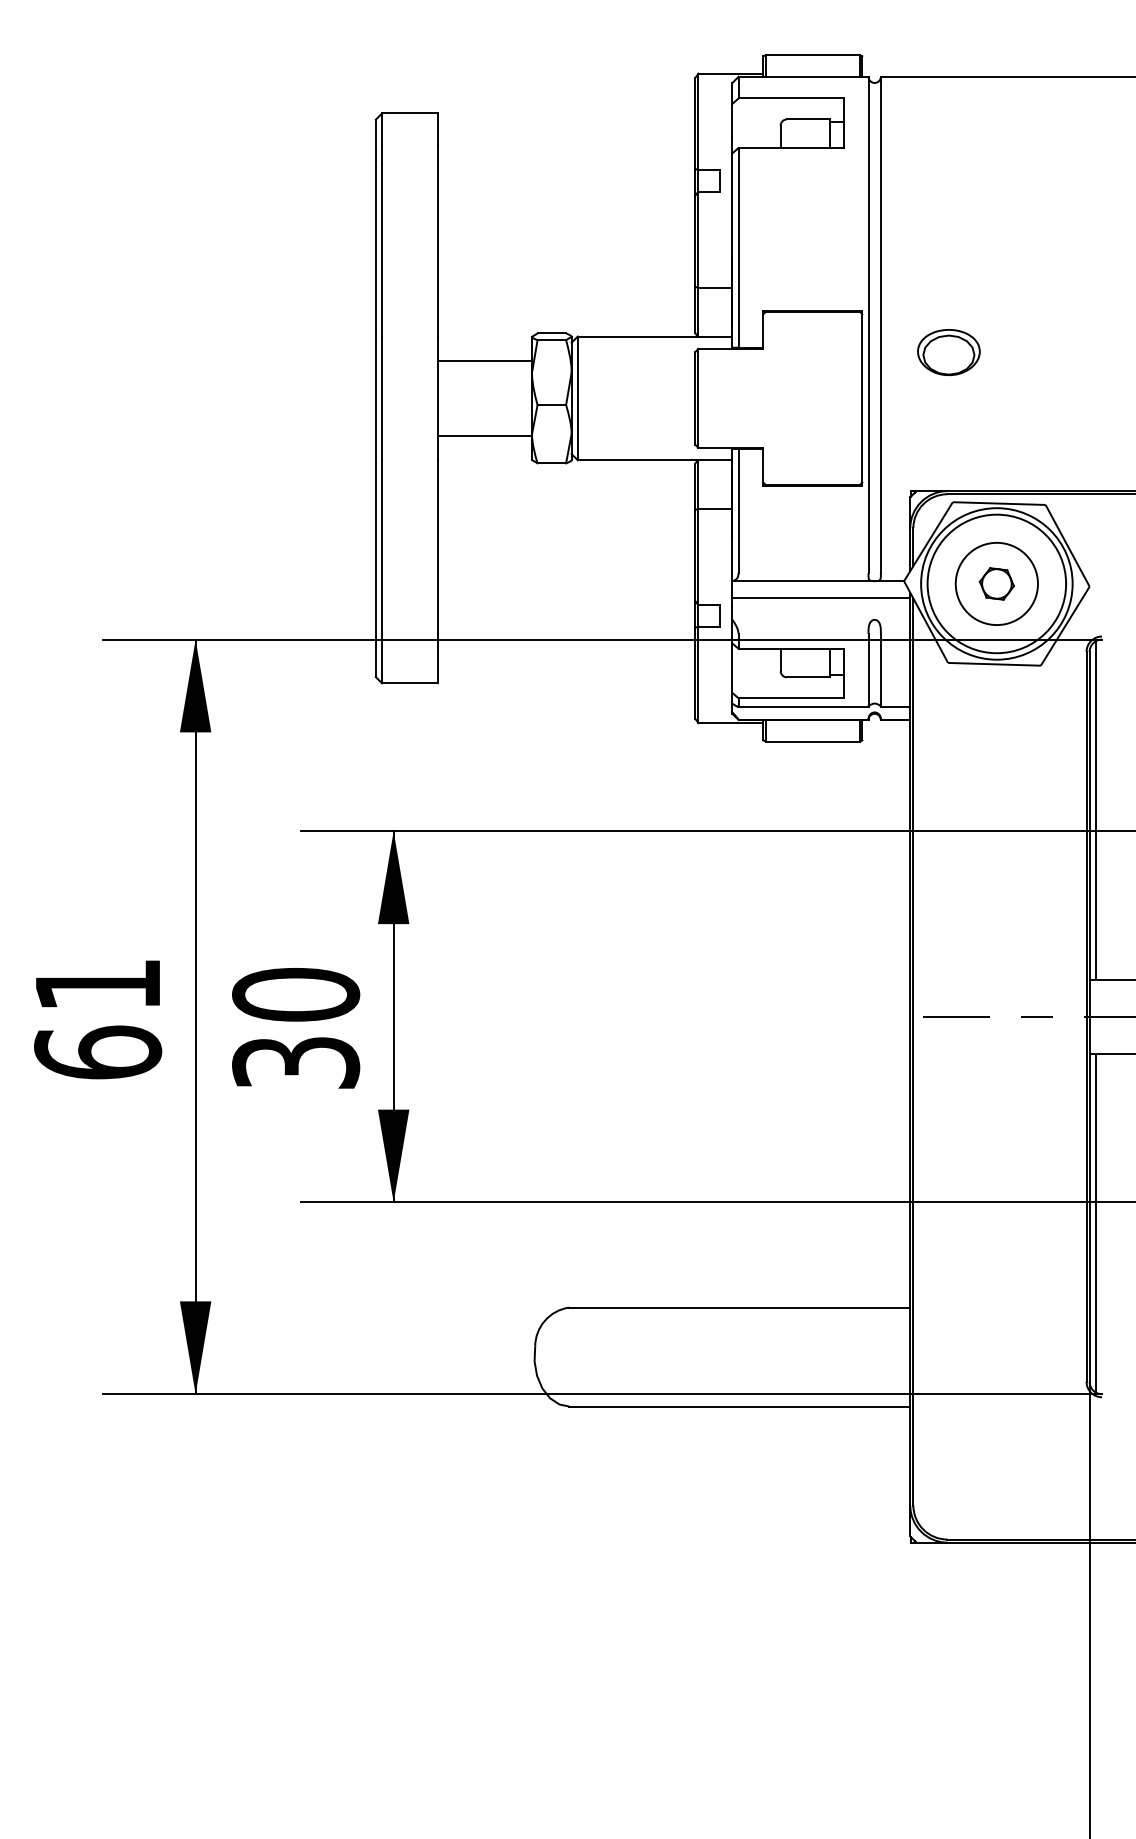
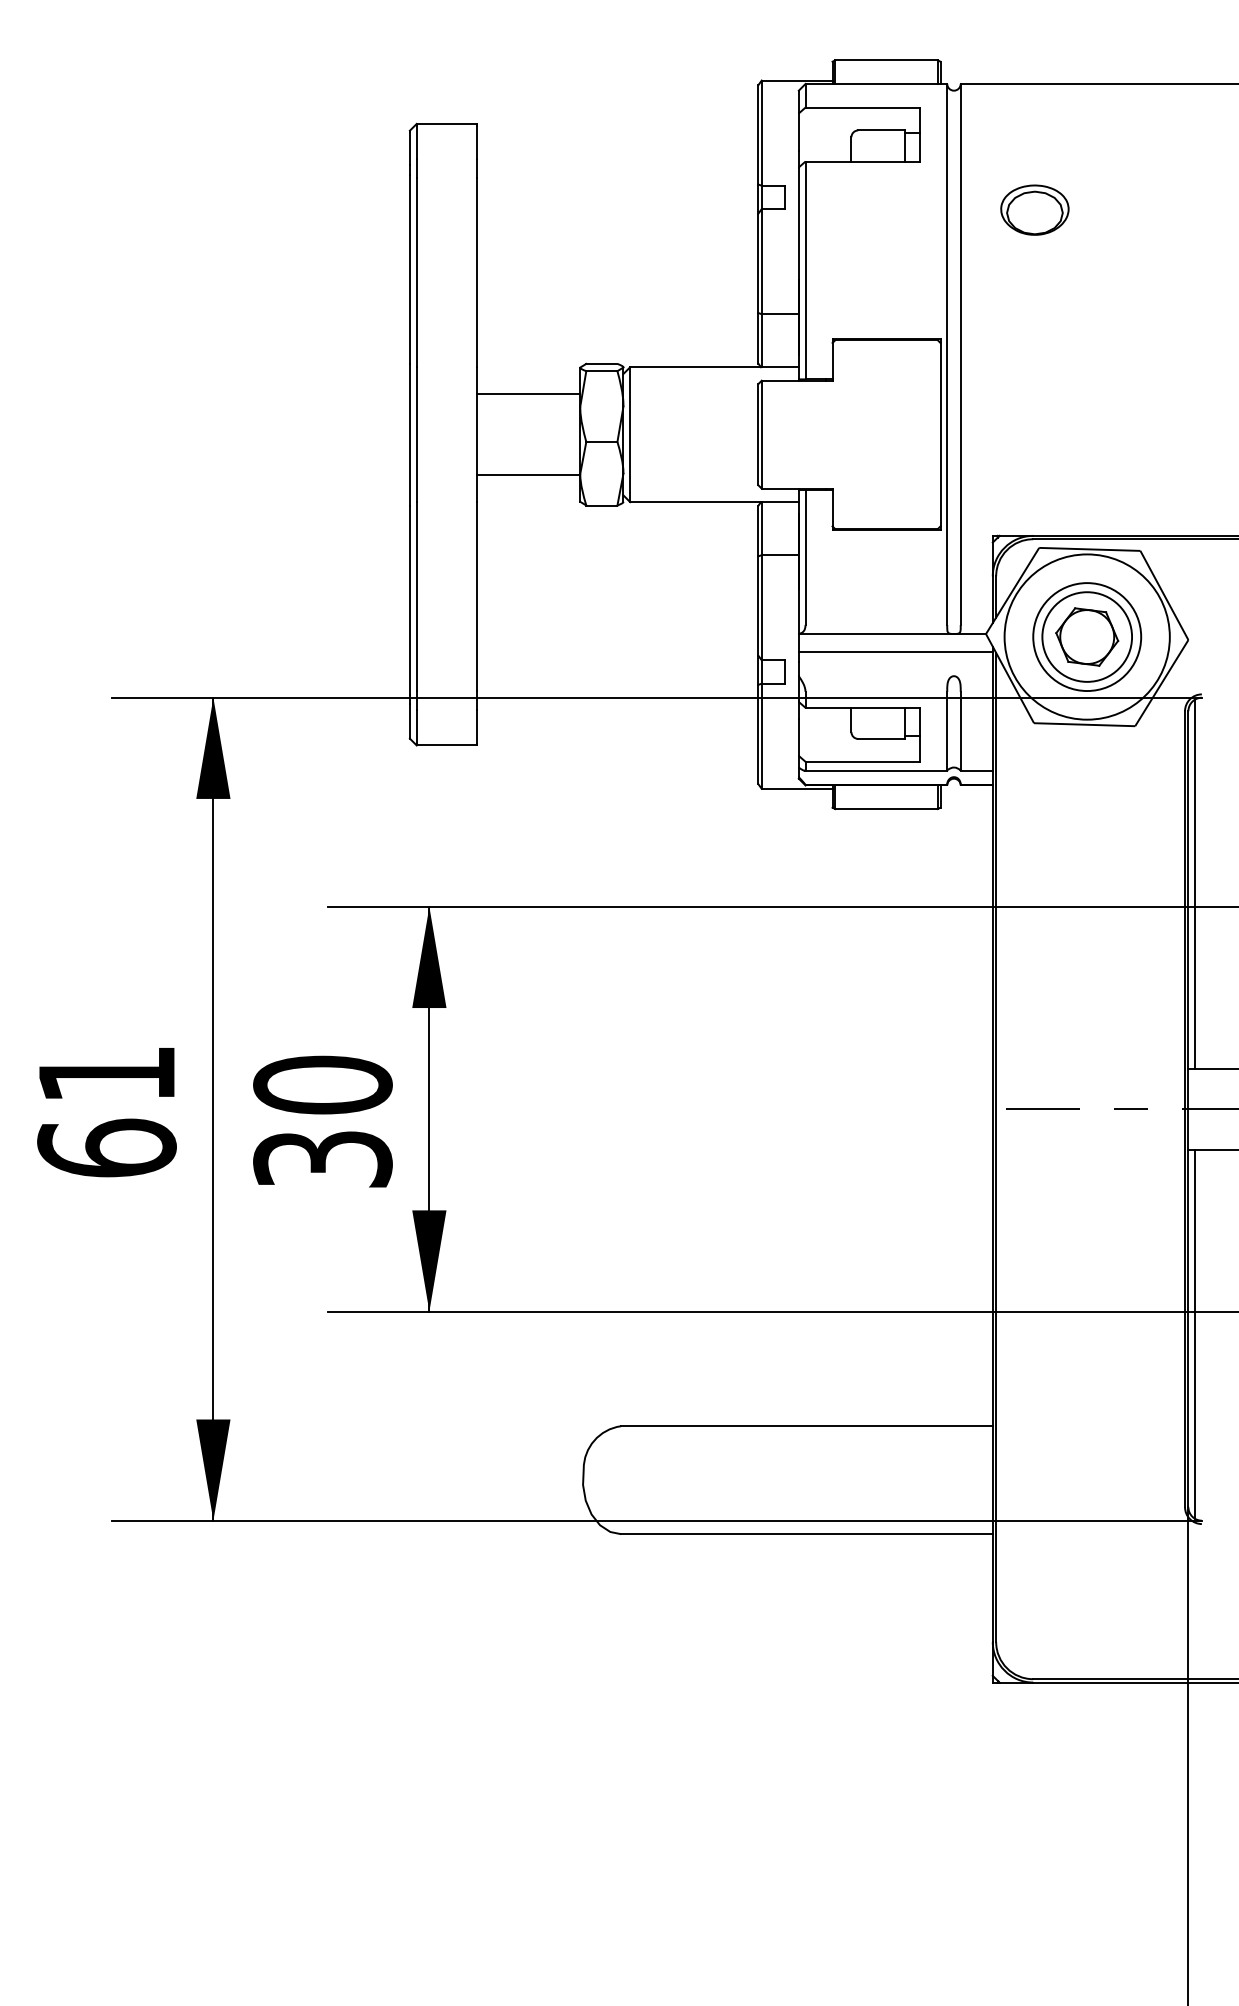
part: (948, 352) -> (1034, 210), moved
circle: (996, 583) -> (1086, 636), size x0.71
part: (996, 583) -> (1086, 636), size x1.67

